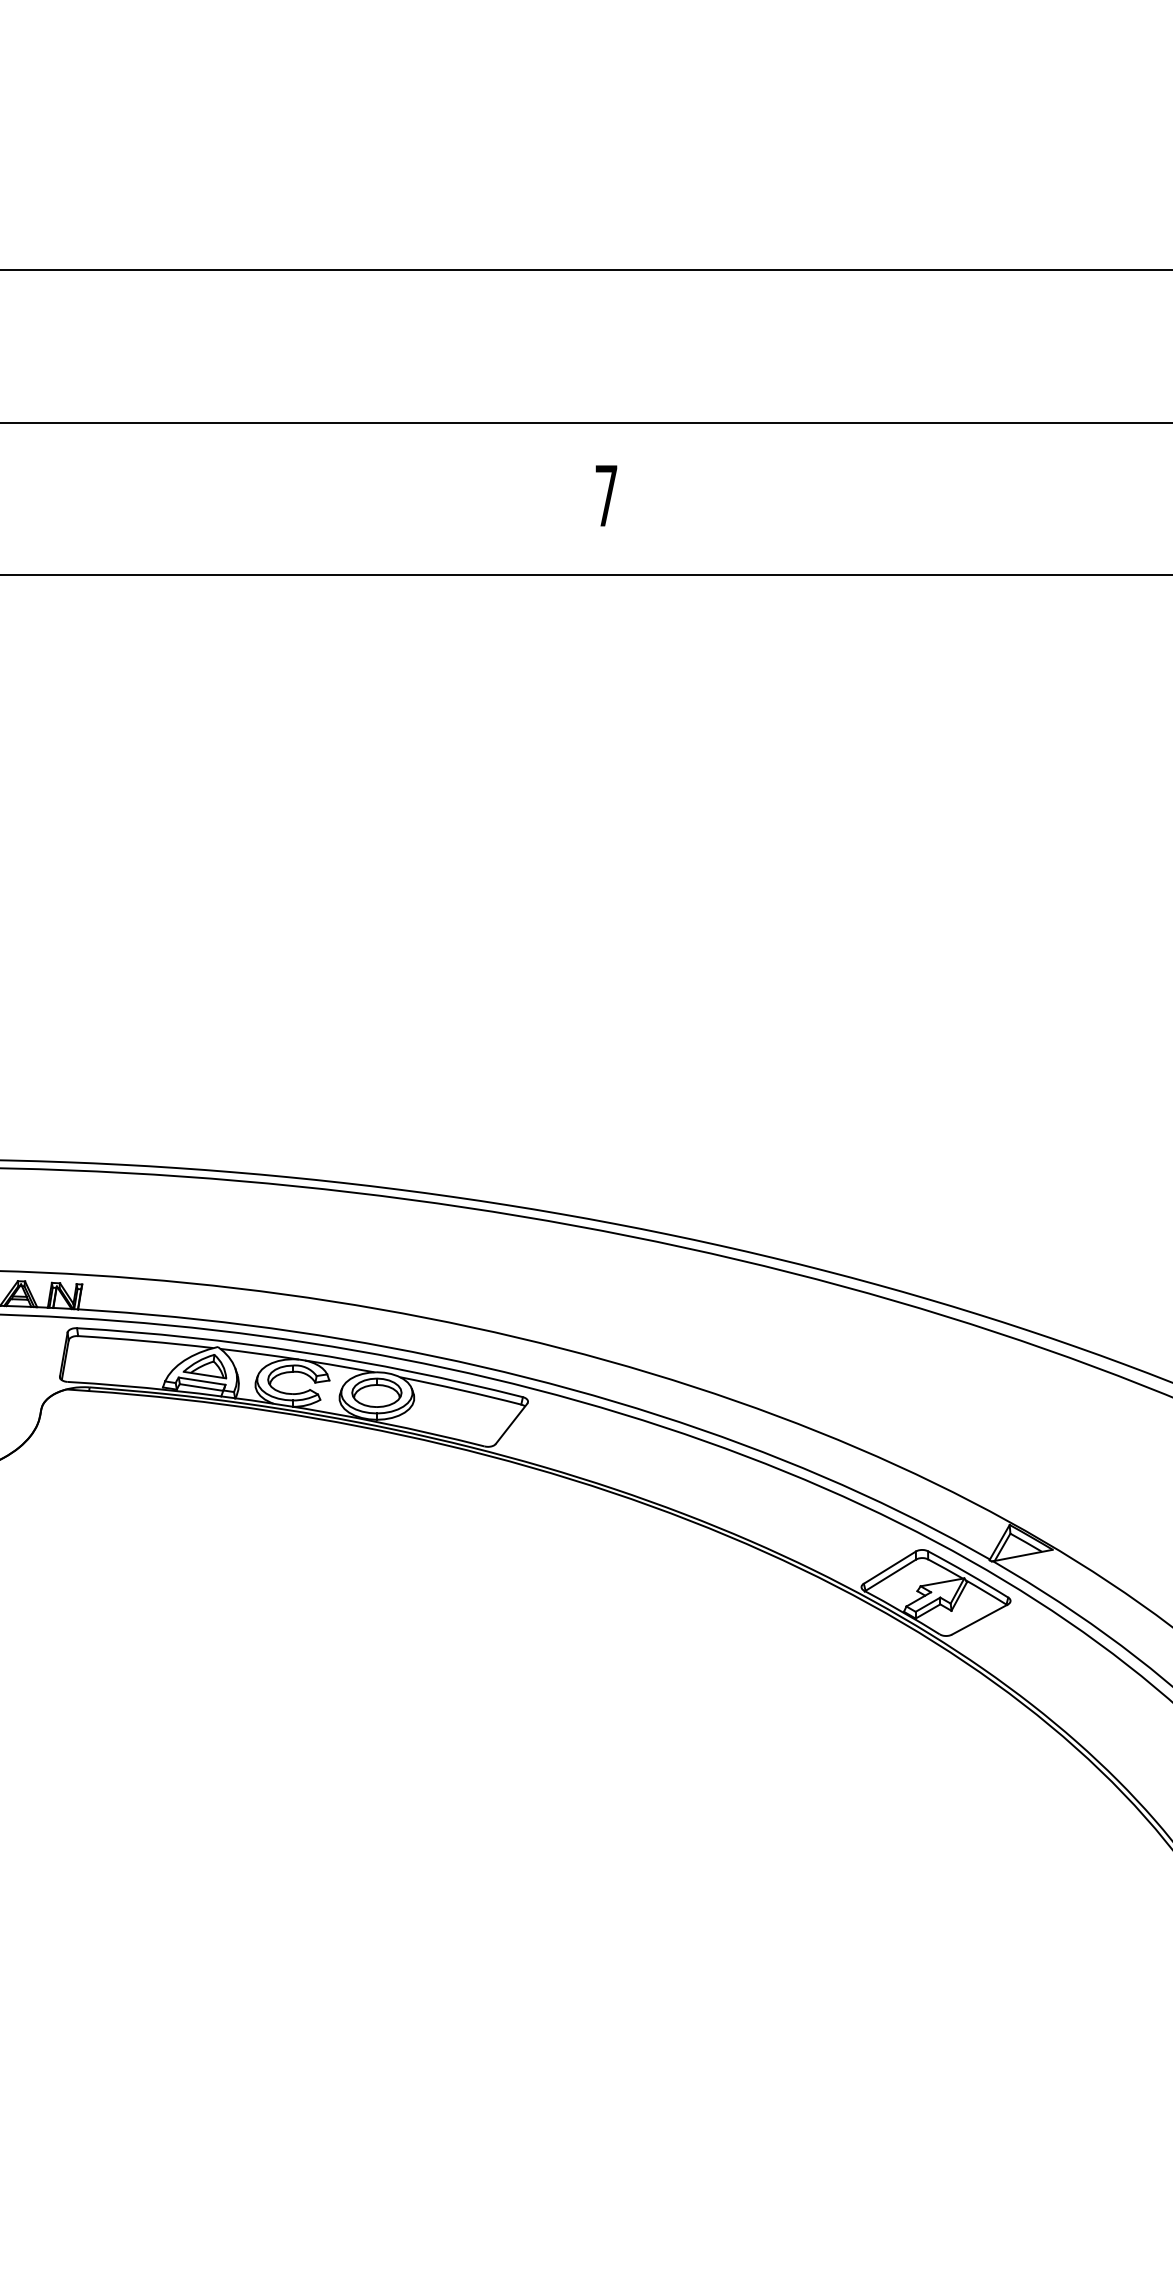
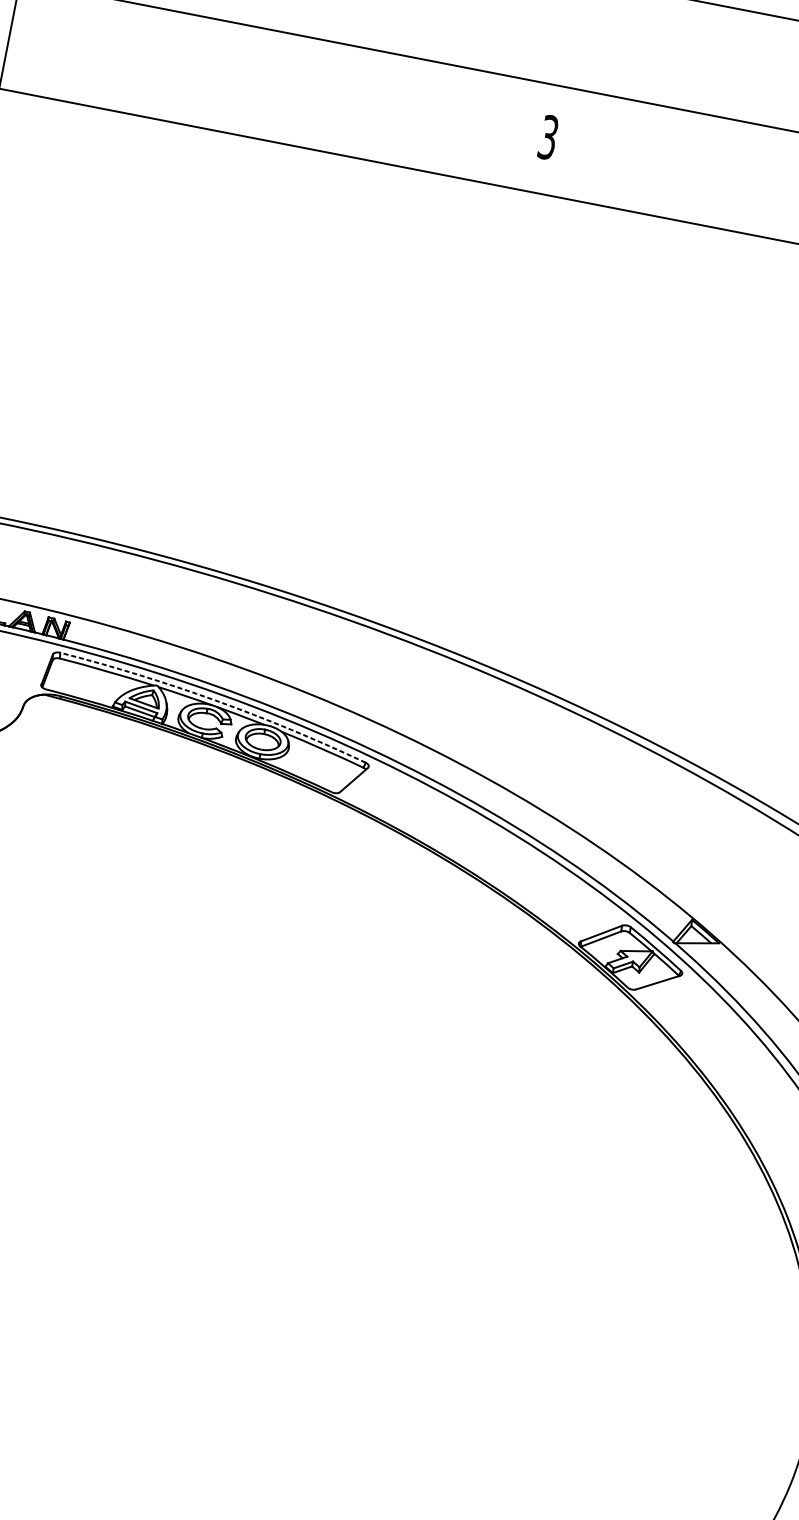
text: (606, 495) -> (548, 137), 7 -> 3
arc: (301, 1352) -> (215, 700), solid -> dashed

